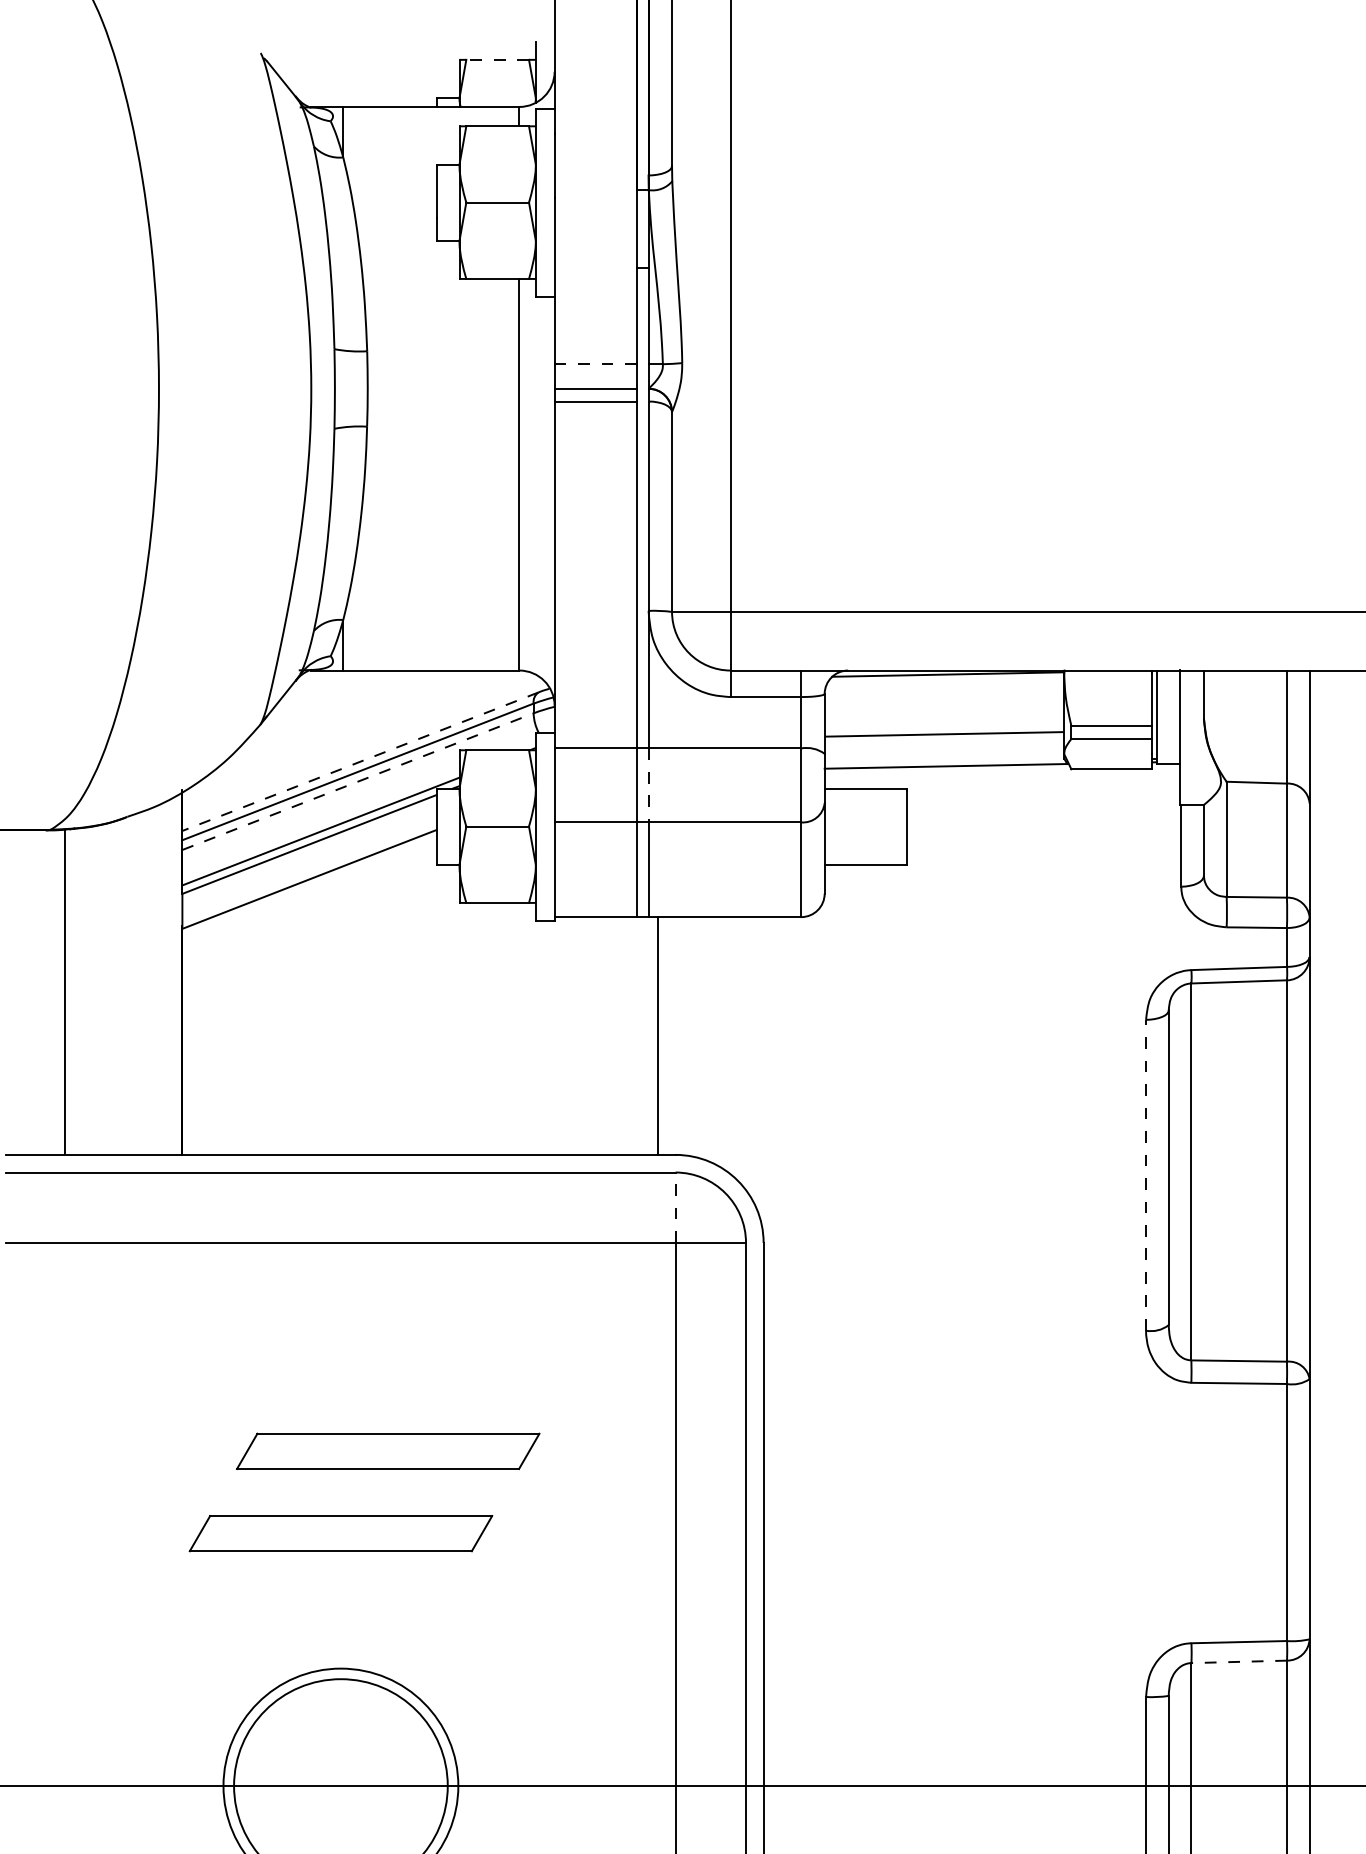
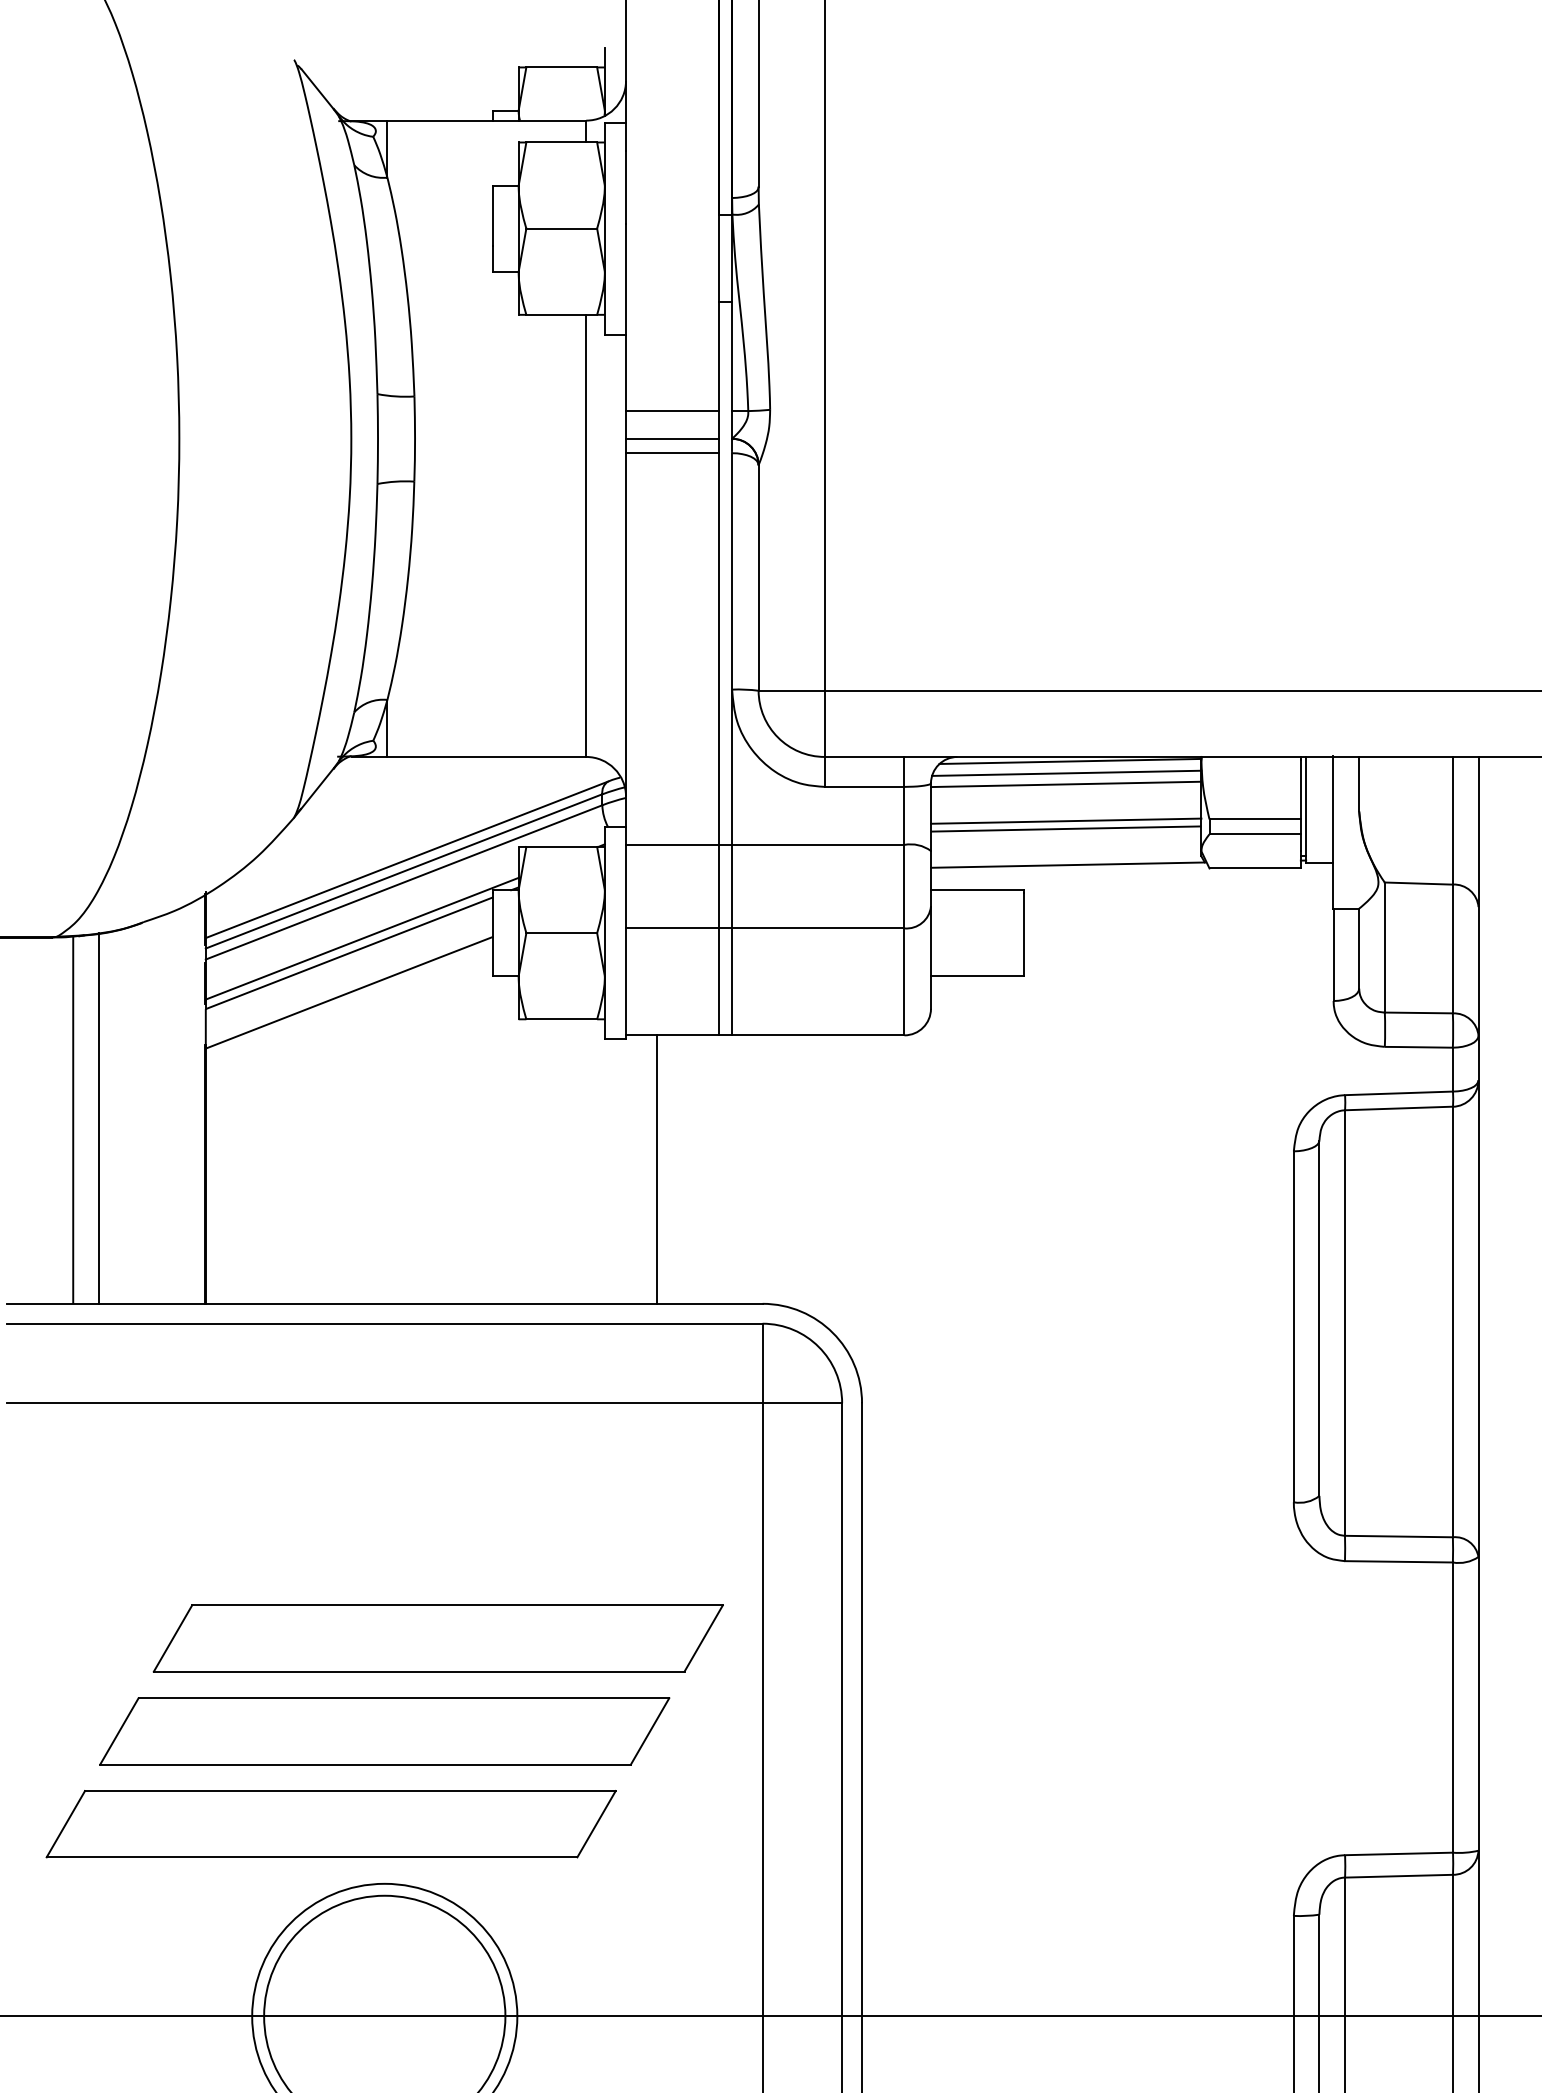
line: (497, 59) -> (561, 67), dashed -> solid
line: (595, 364) -> (672, 411), dashed -> solid
line: (944, 684) -> (1066, 772), added
line: (943, 694) -> (1065, 784), added
line: (943, 726) -> (1065, 820), added
line: (360, 761) -> (406, 859), dashed -> solid
line: (358, 781) -> (404, 882), dashed -> solid
line: (648, 785) -> (732, 886), dashed -> solid
line: (87, 990) -> (98, 1118), added
line: (657, 1035) -> (656, 1169), moved
line: (1145, 1174) -> (1293, 1326), dashed -> solid
line: (675, 1207) -> (762, 1363), dashed -> solid
part: (387, 1451) -> (437, 1638), size x1.67
part: (340, 1533) -> (384, 1731), size x1.67
part: (292, 1616) -> (330, 1824), added
line: (1238, 1662) -> (1398, 1876), dashed -> solid

